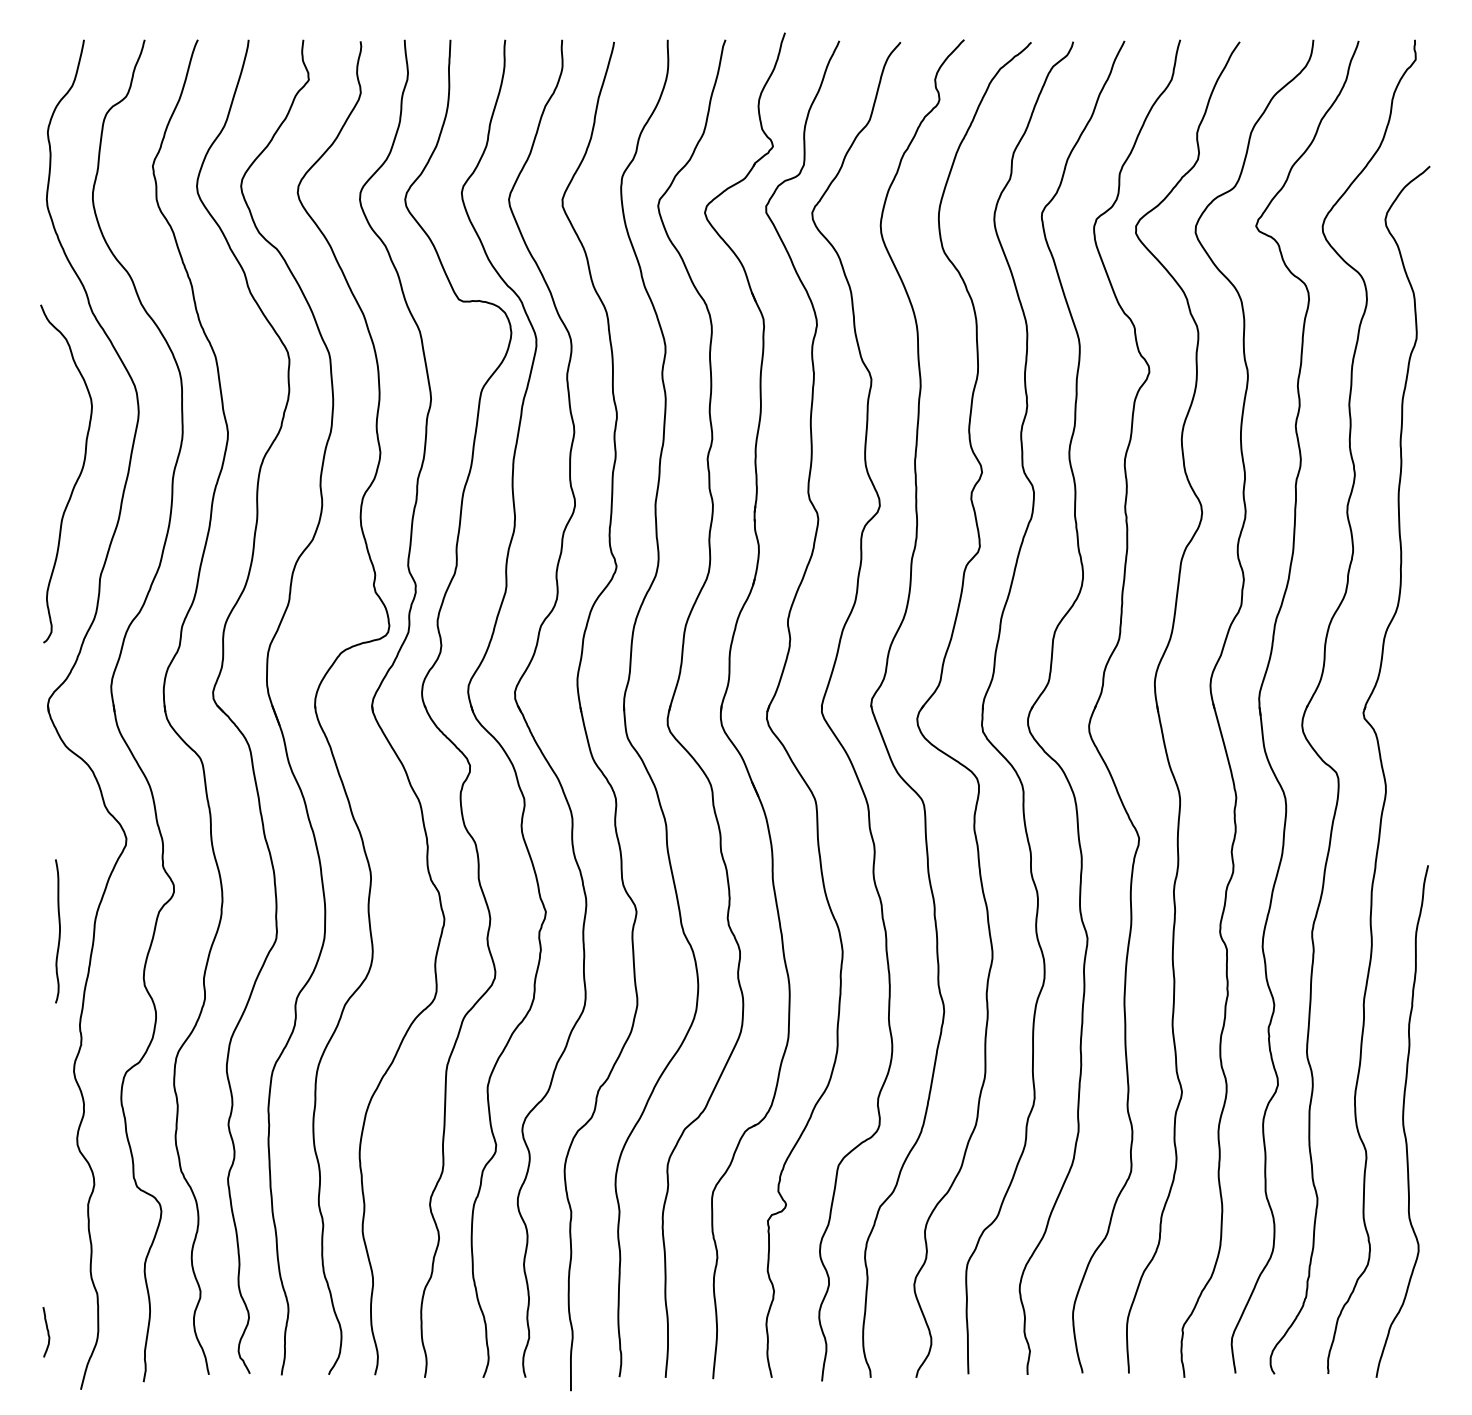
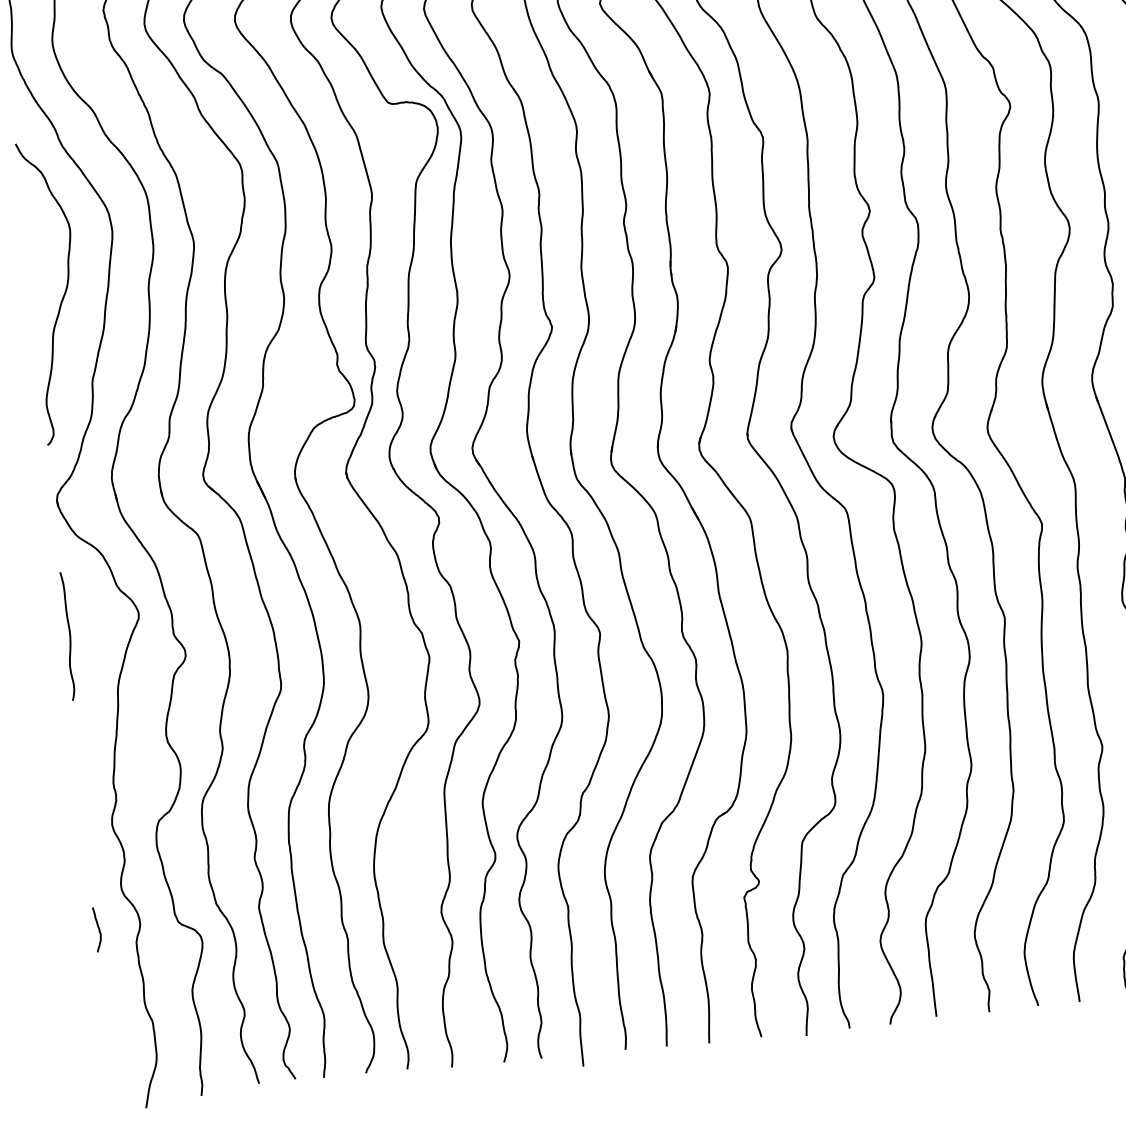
curve: (59, 931) -> (69, 636), moved
curve: (47, 1332) -> (98, 929), moved

